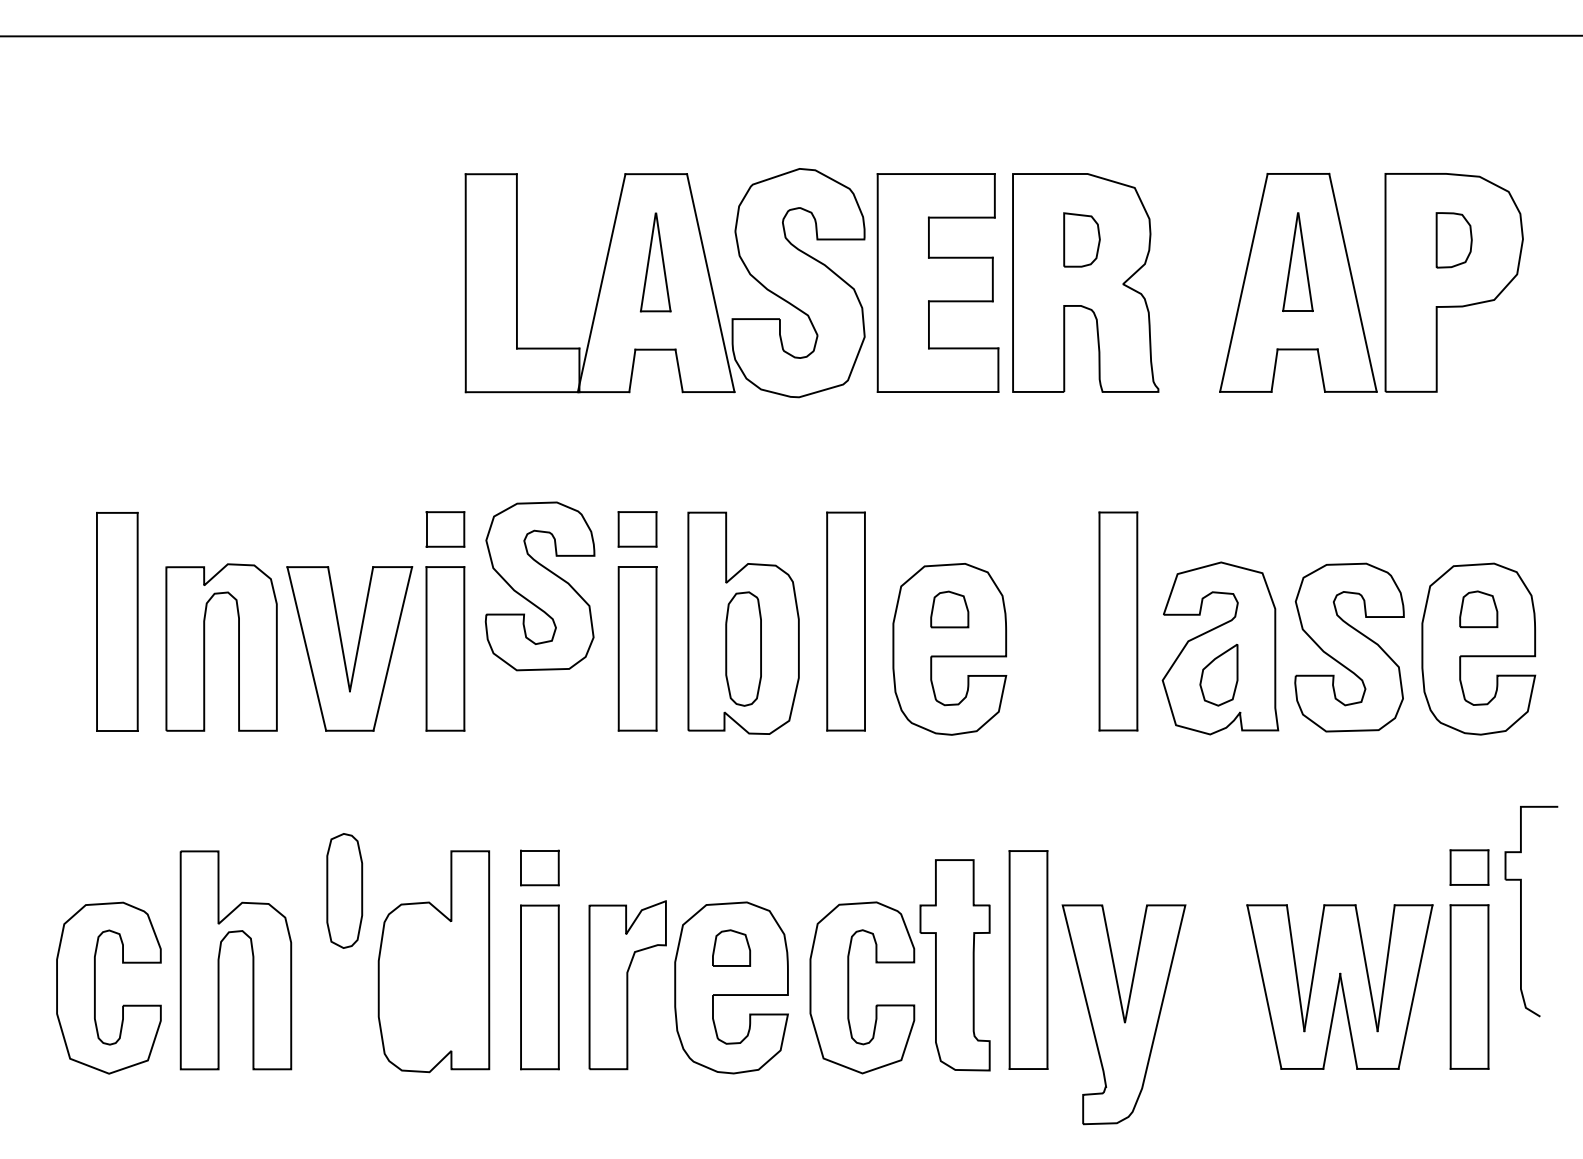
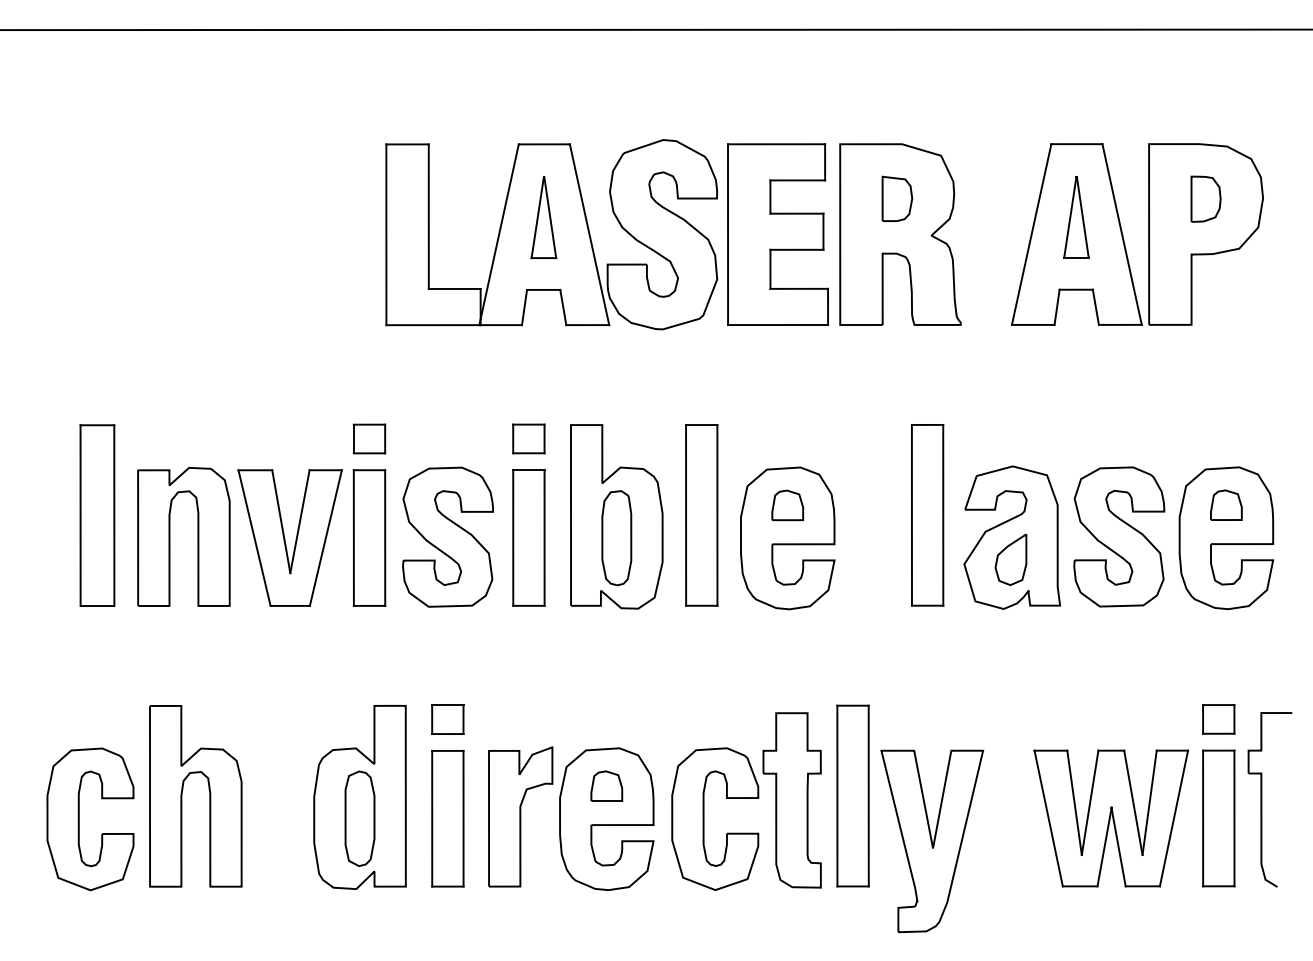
part: (539, 585) -> (447, 536), moved
part: (344, 890) -> (359, 818), moved
part: (1522, 911) -> (1262, 799), moved

